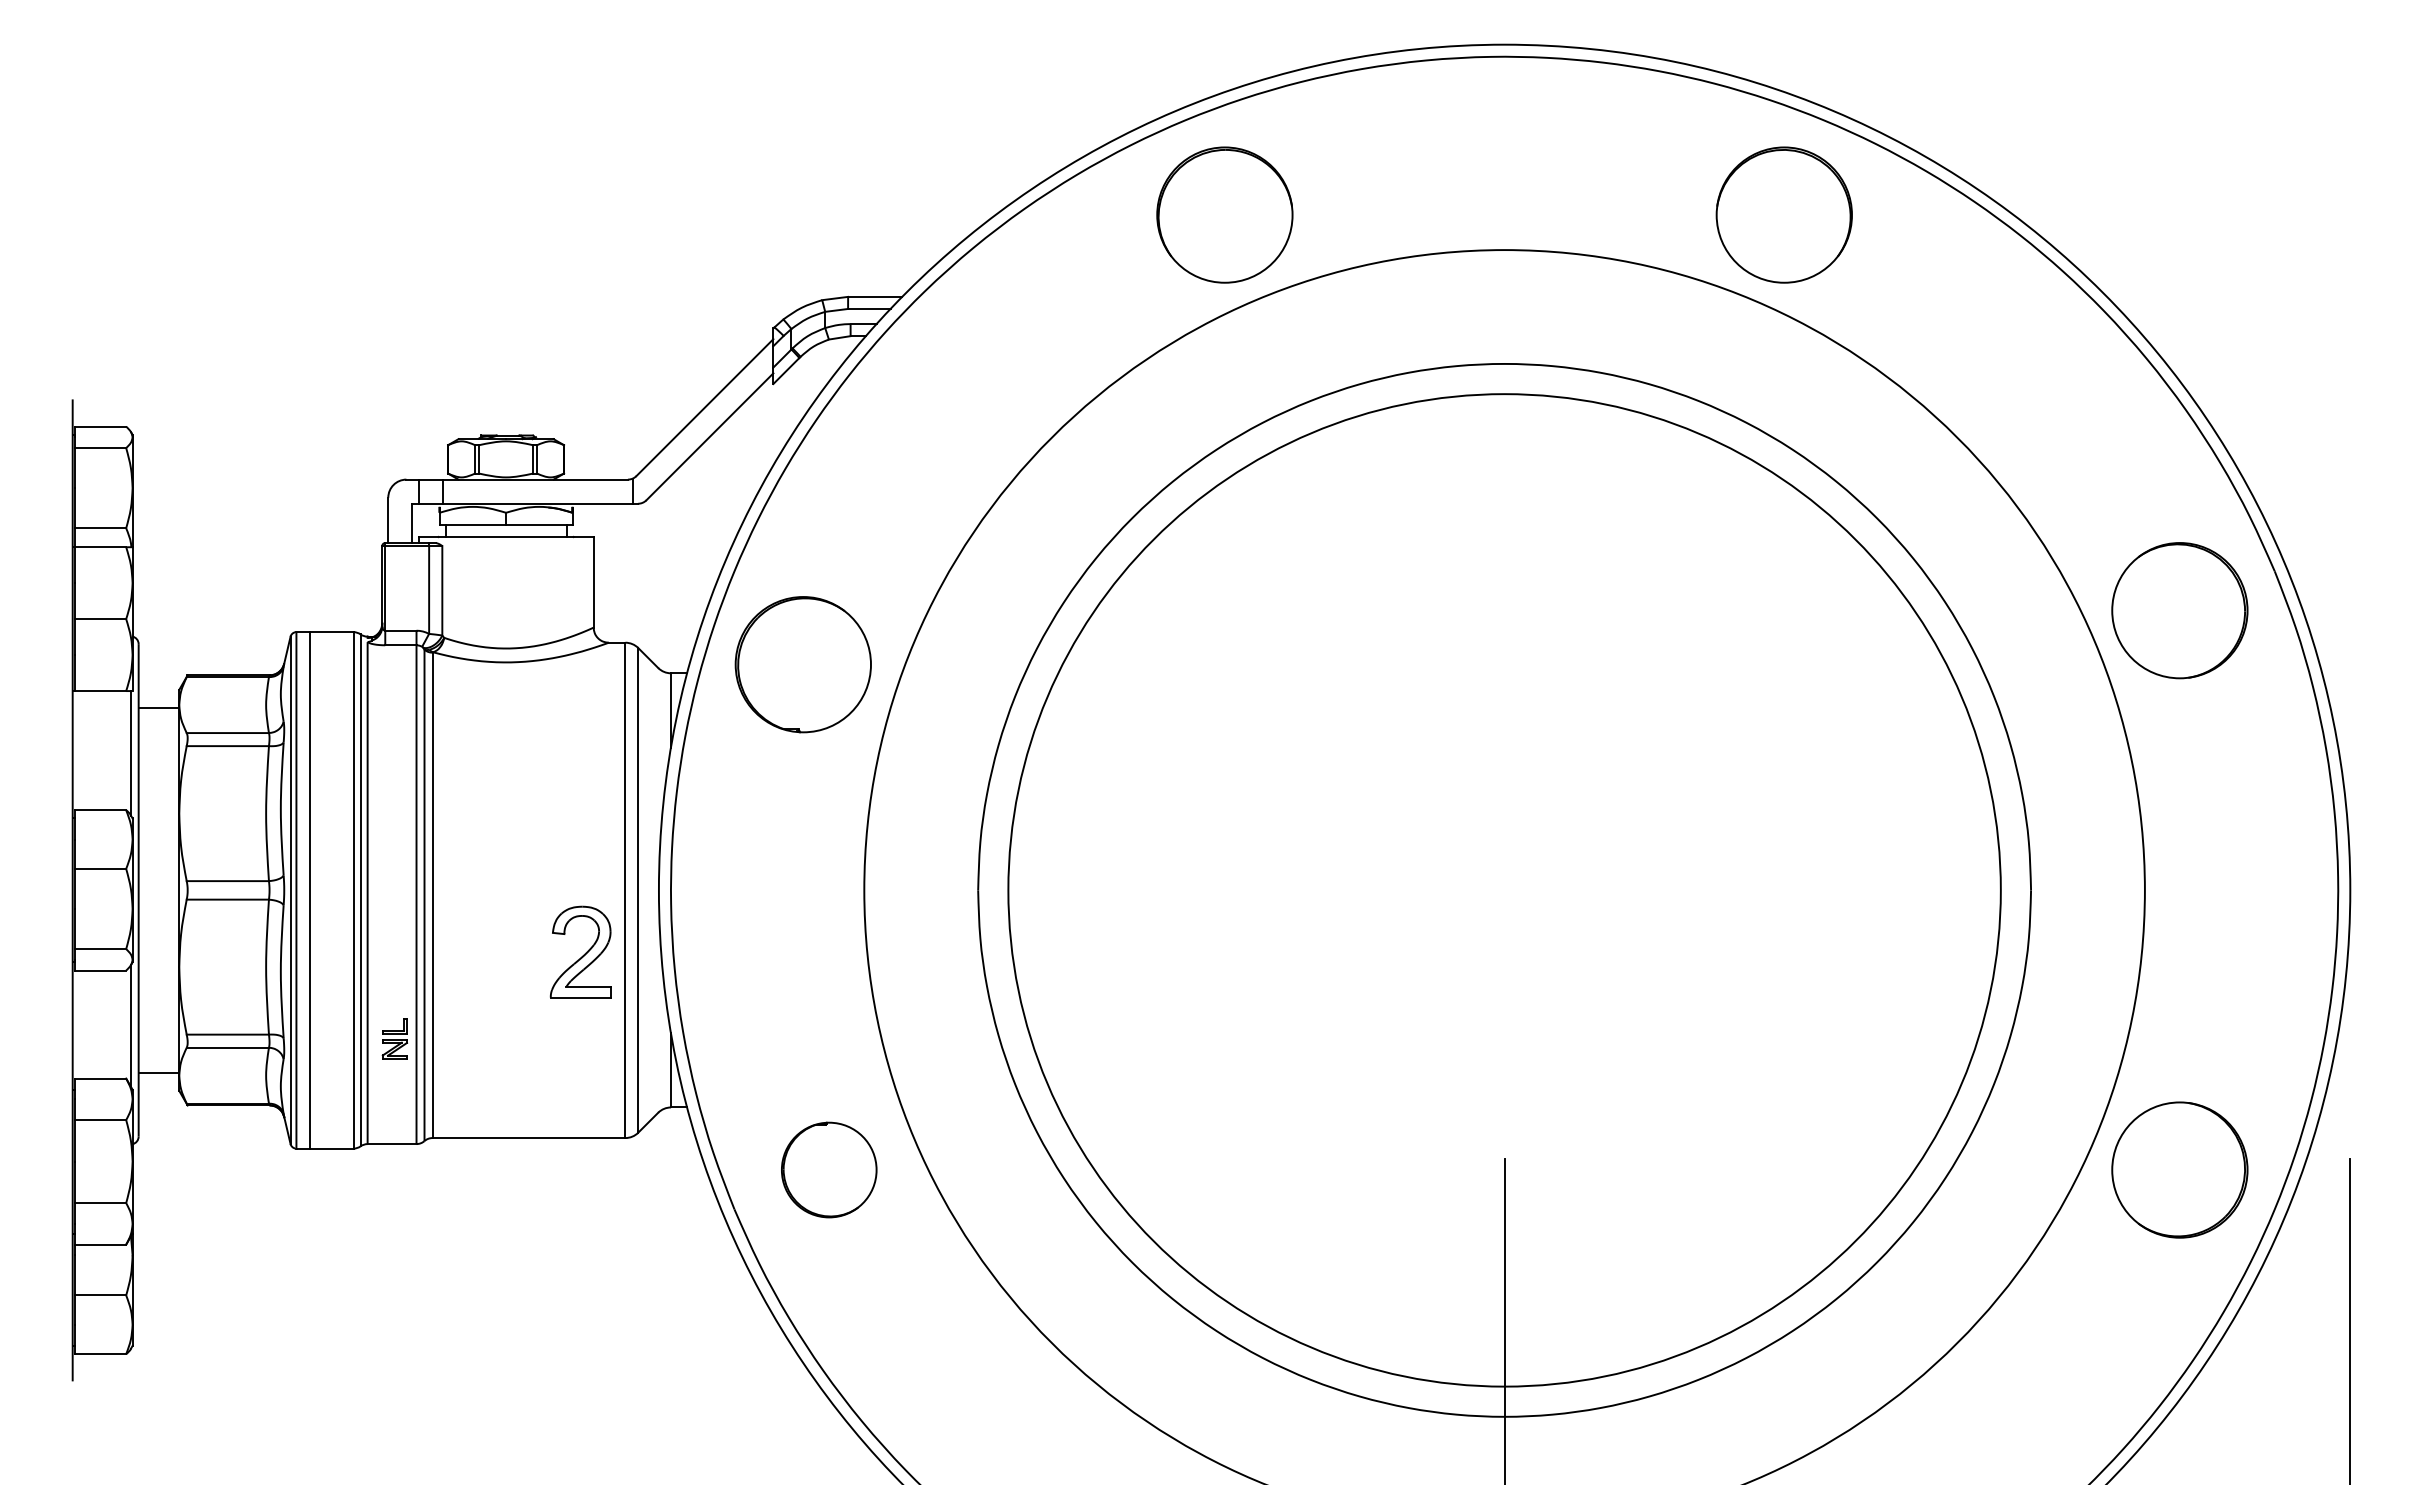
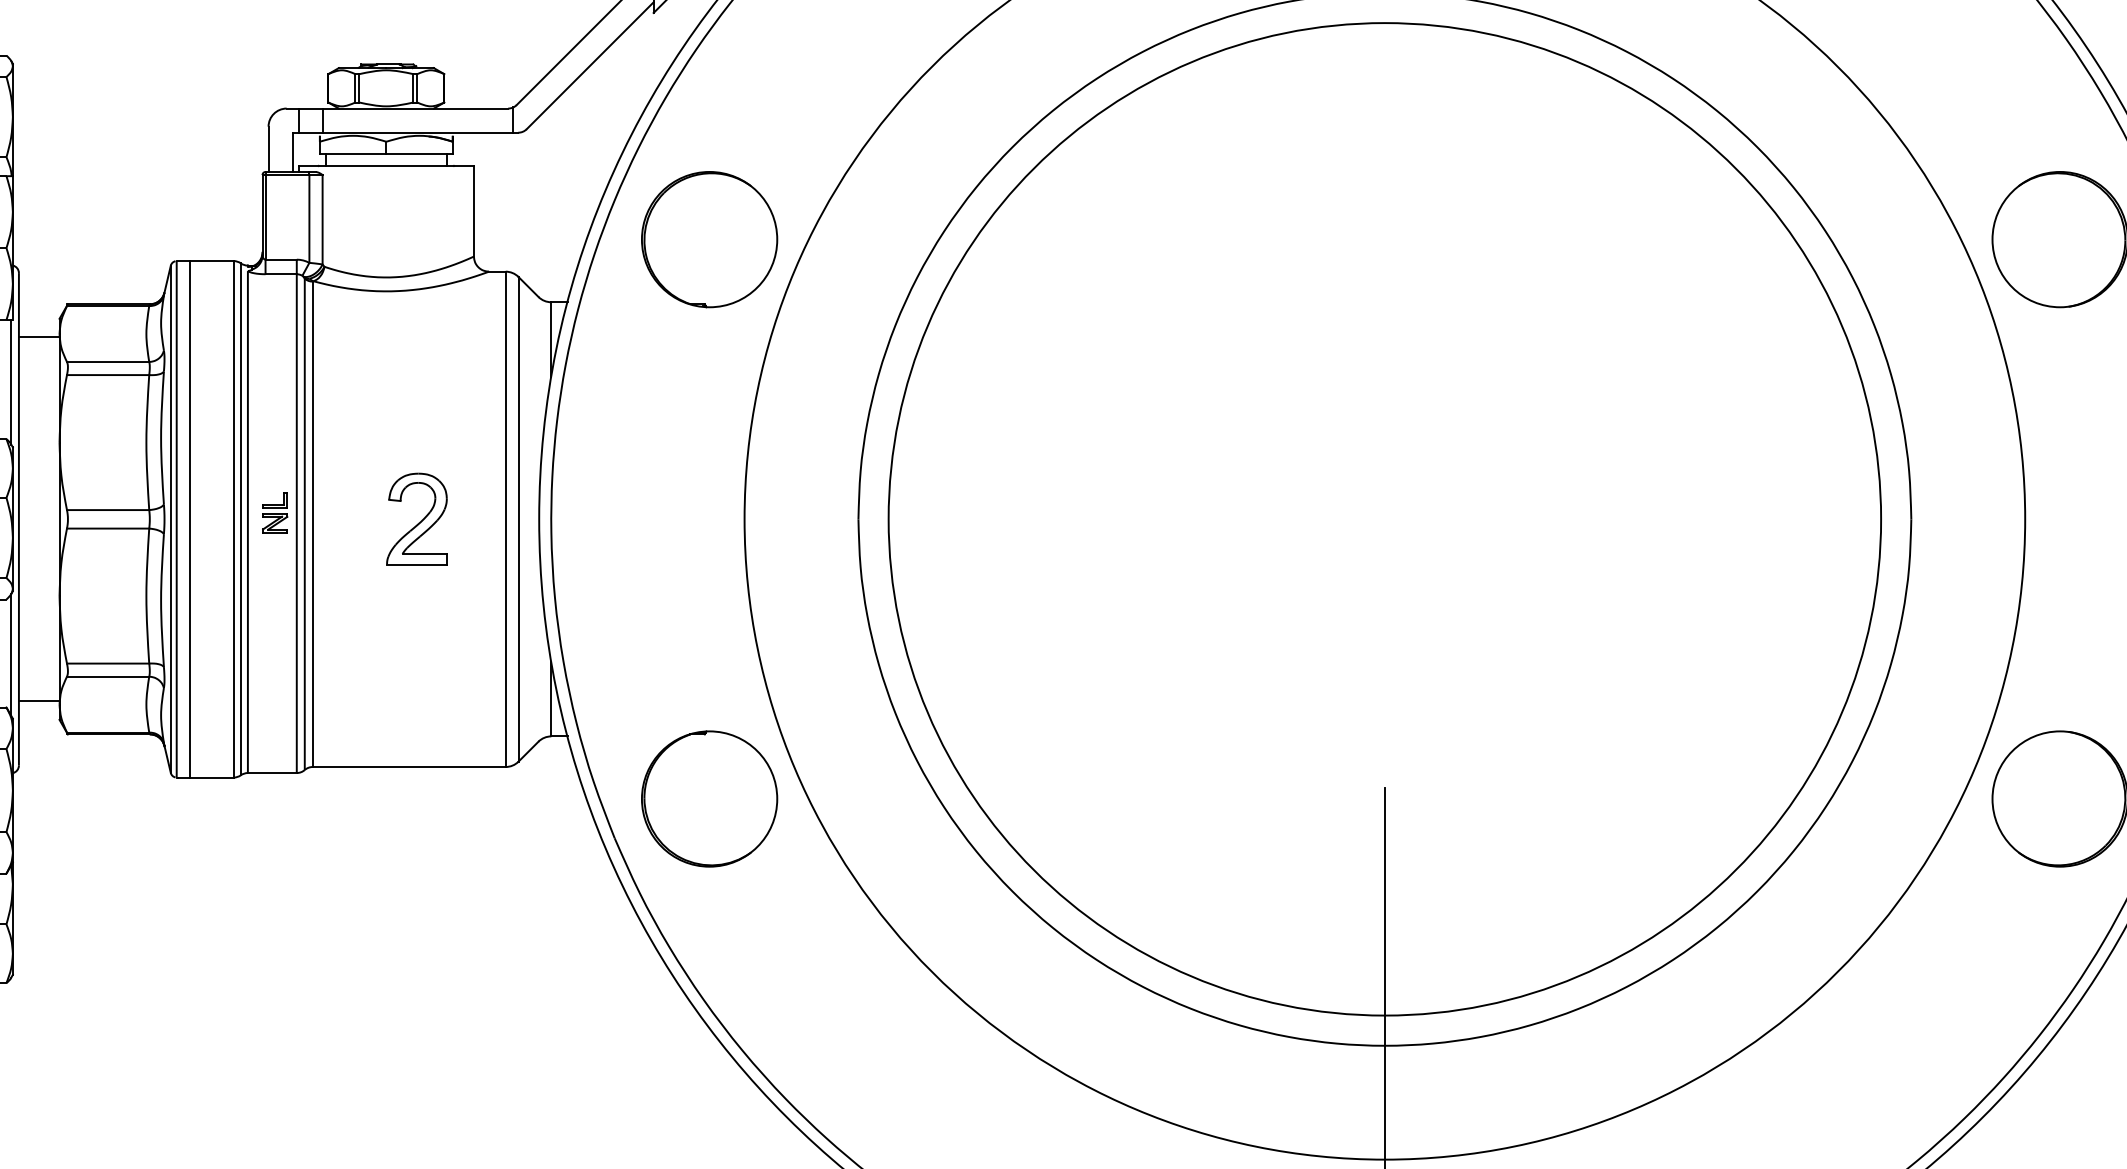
part: (802, 664) -> (708, 239), moved
part: (580, 951) -> (416, 518), moved
part: (394, 1038) -> (274, 512), moved
part: (828, 1169) -> (708, 798), size x1.43

